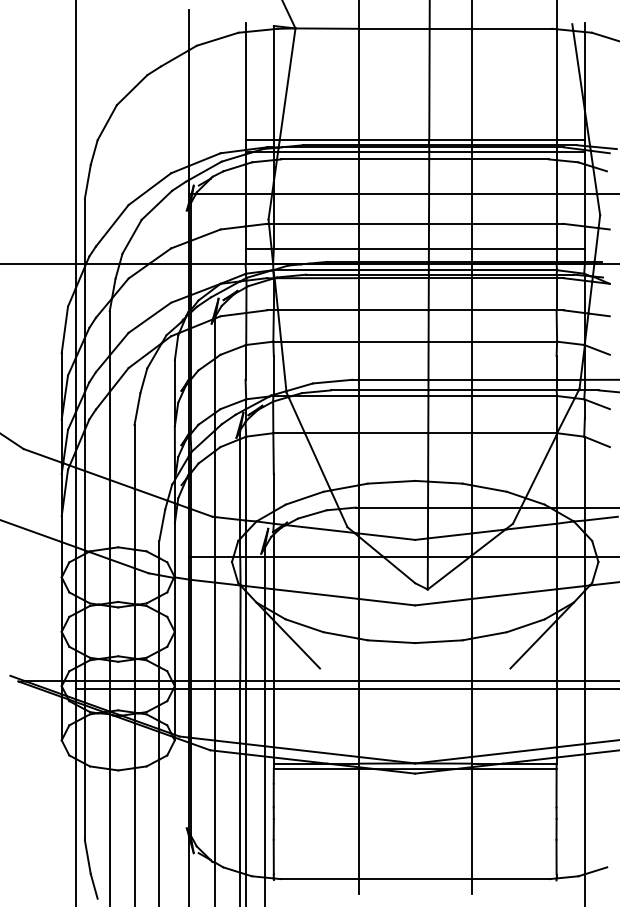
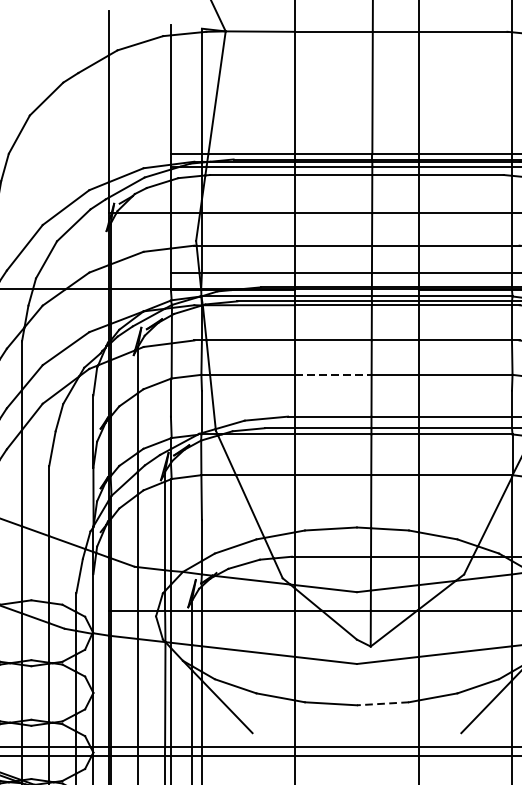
line: (393, 341) -> (333, 374), solid -> dashed
line: (438, 641) -> (382, 703), solid -> dashed

